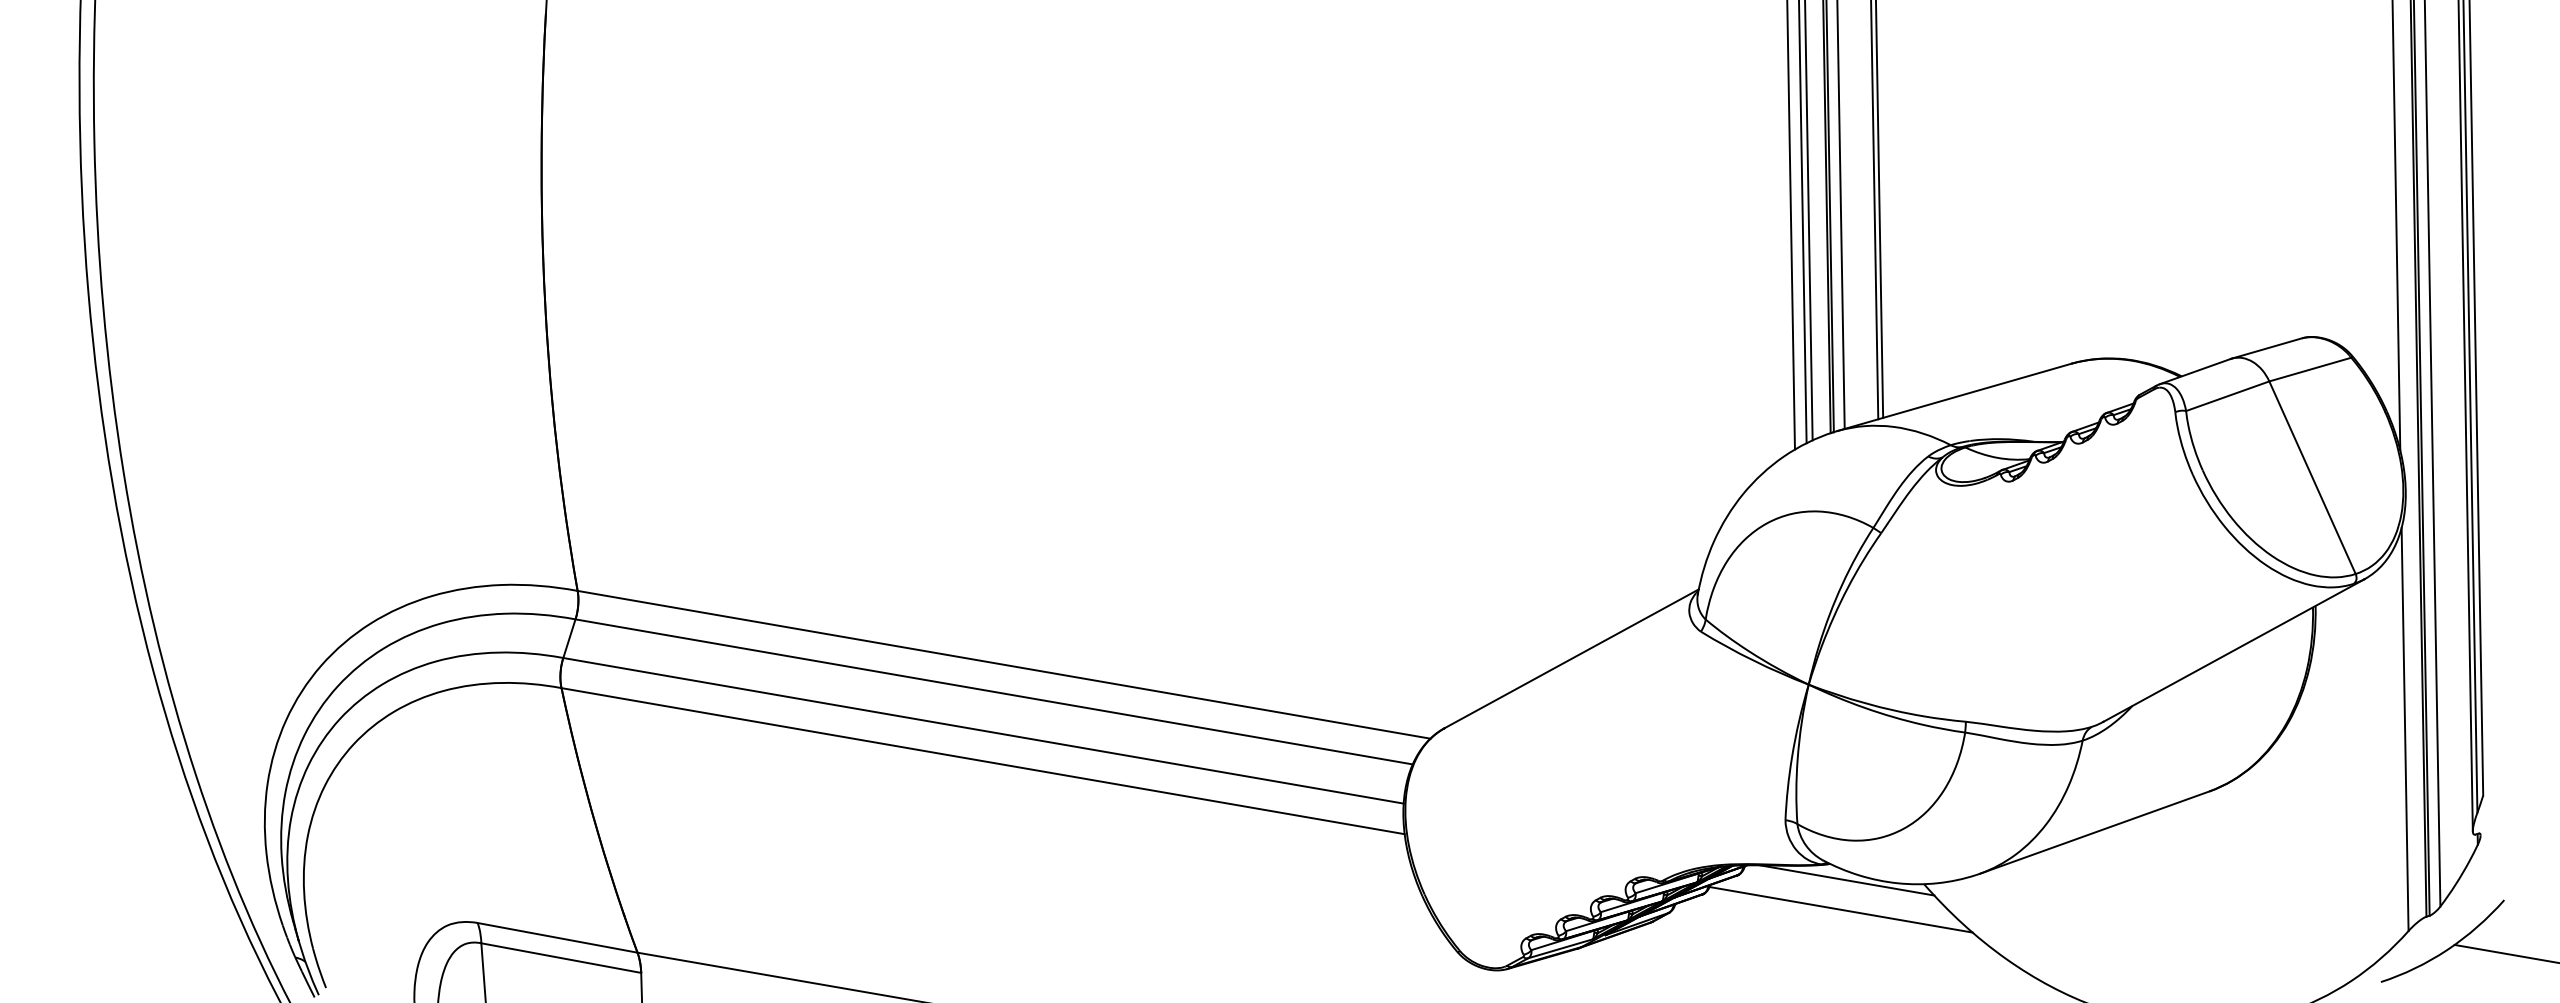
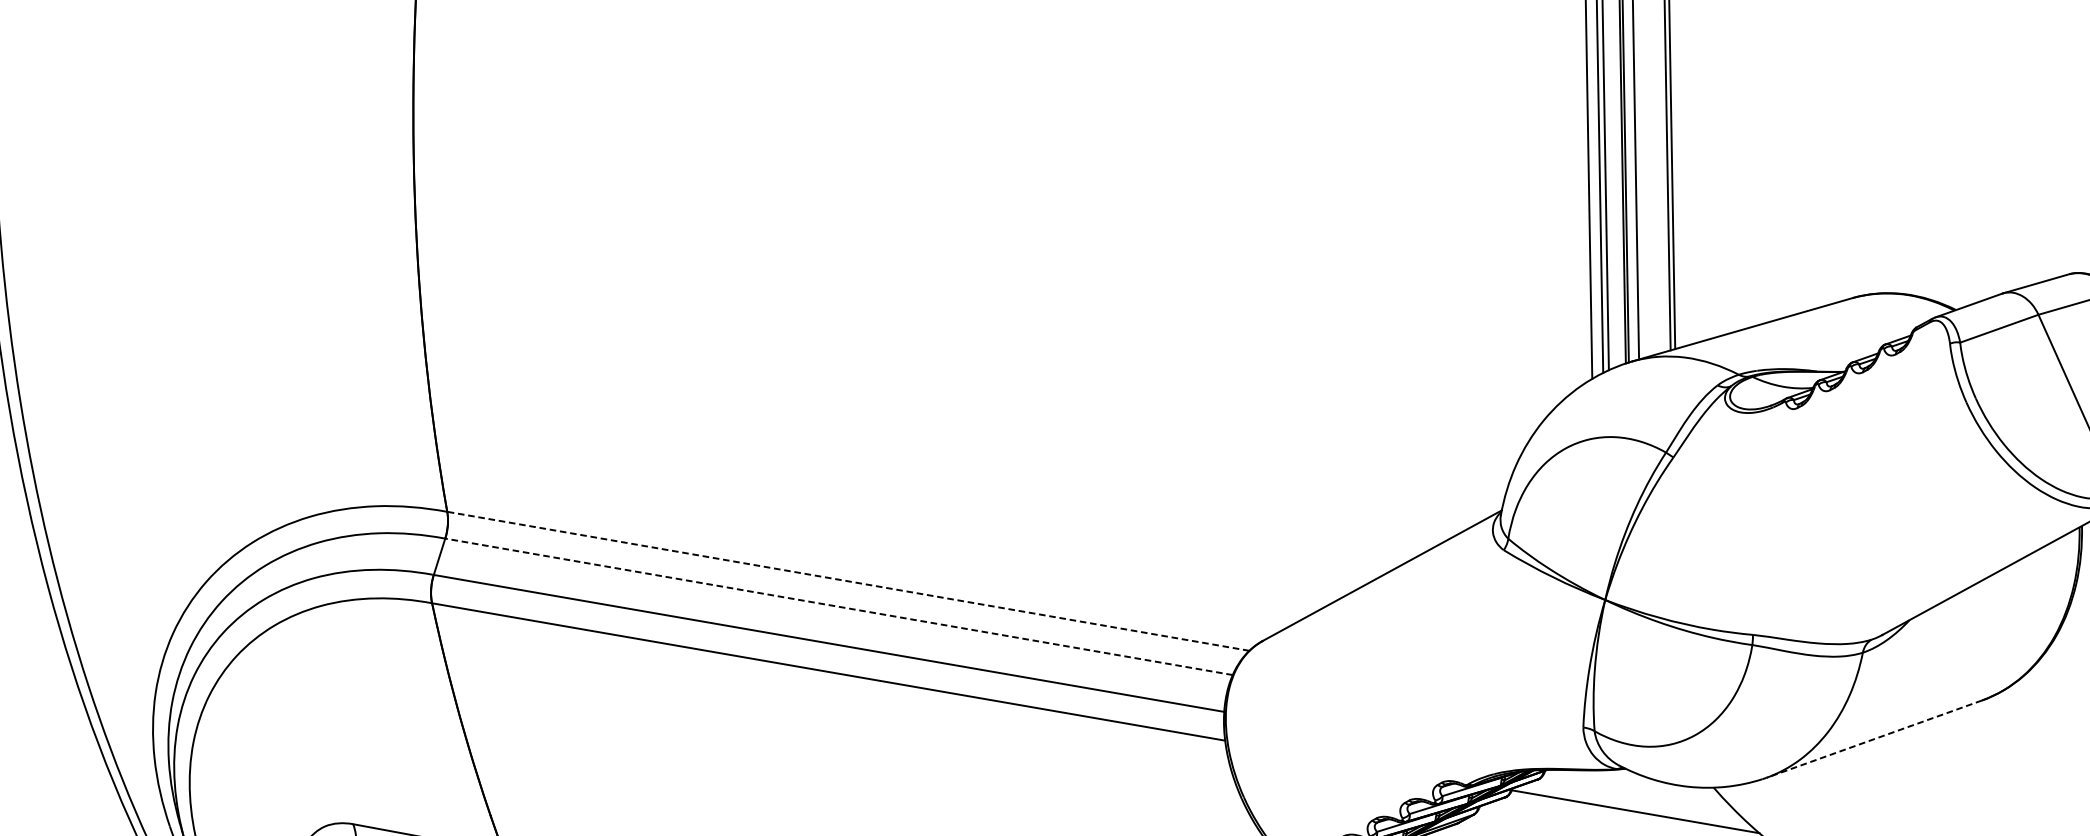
line: (1004, 664) -> (848, 581), solid -> dashed
line: (994, 691) -> (839, 606), solid -> dashed
line: (2094, 832) -> (1874, 739), solid -> dashed
line: (1847, 880) -> (1641, 784), removed

